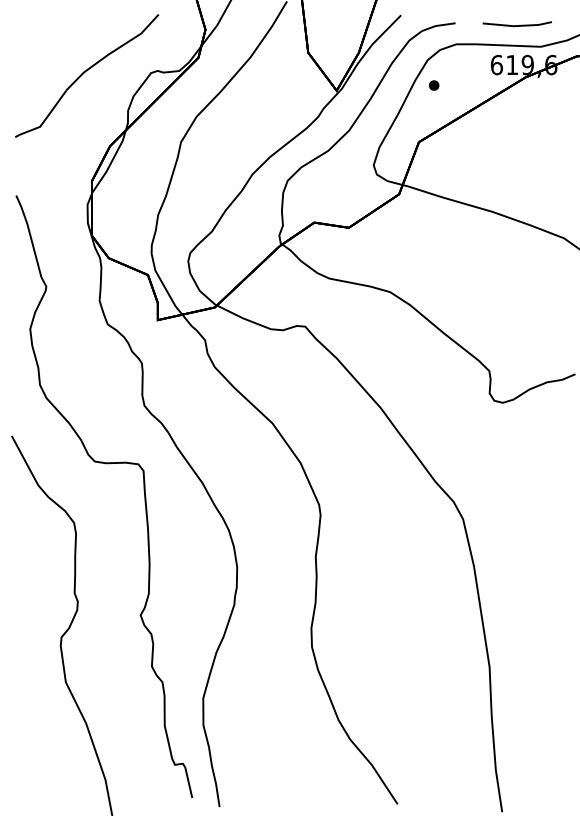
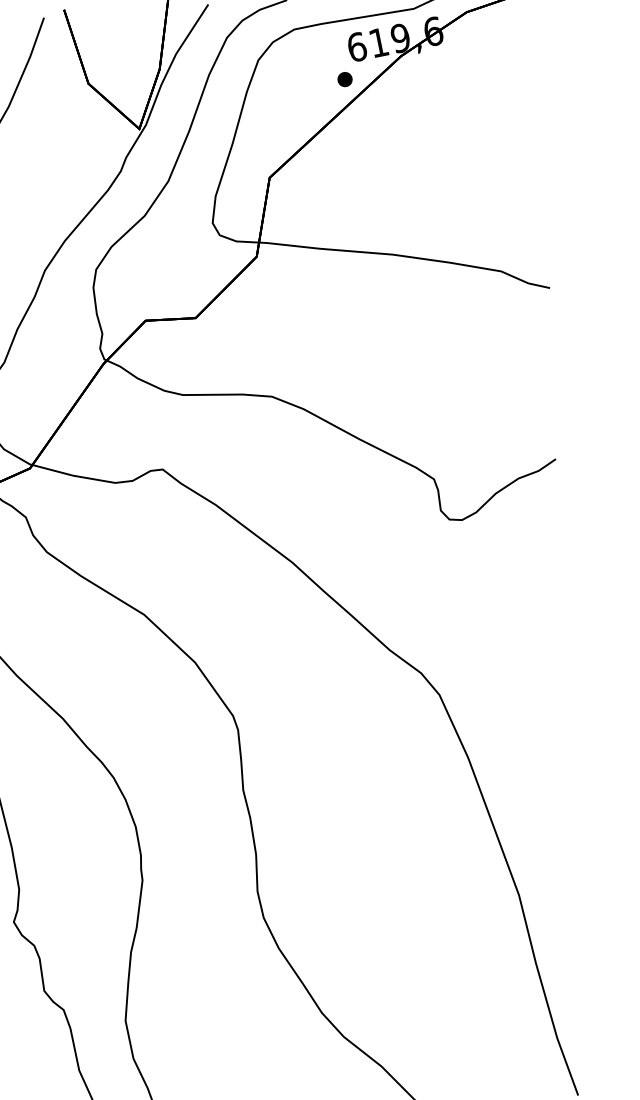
part: (433, 85) -> (344, 79), moved

